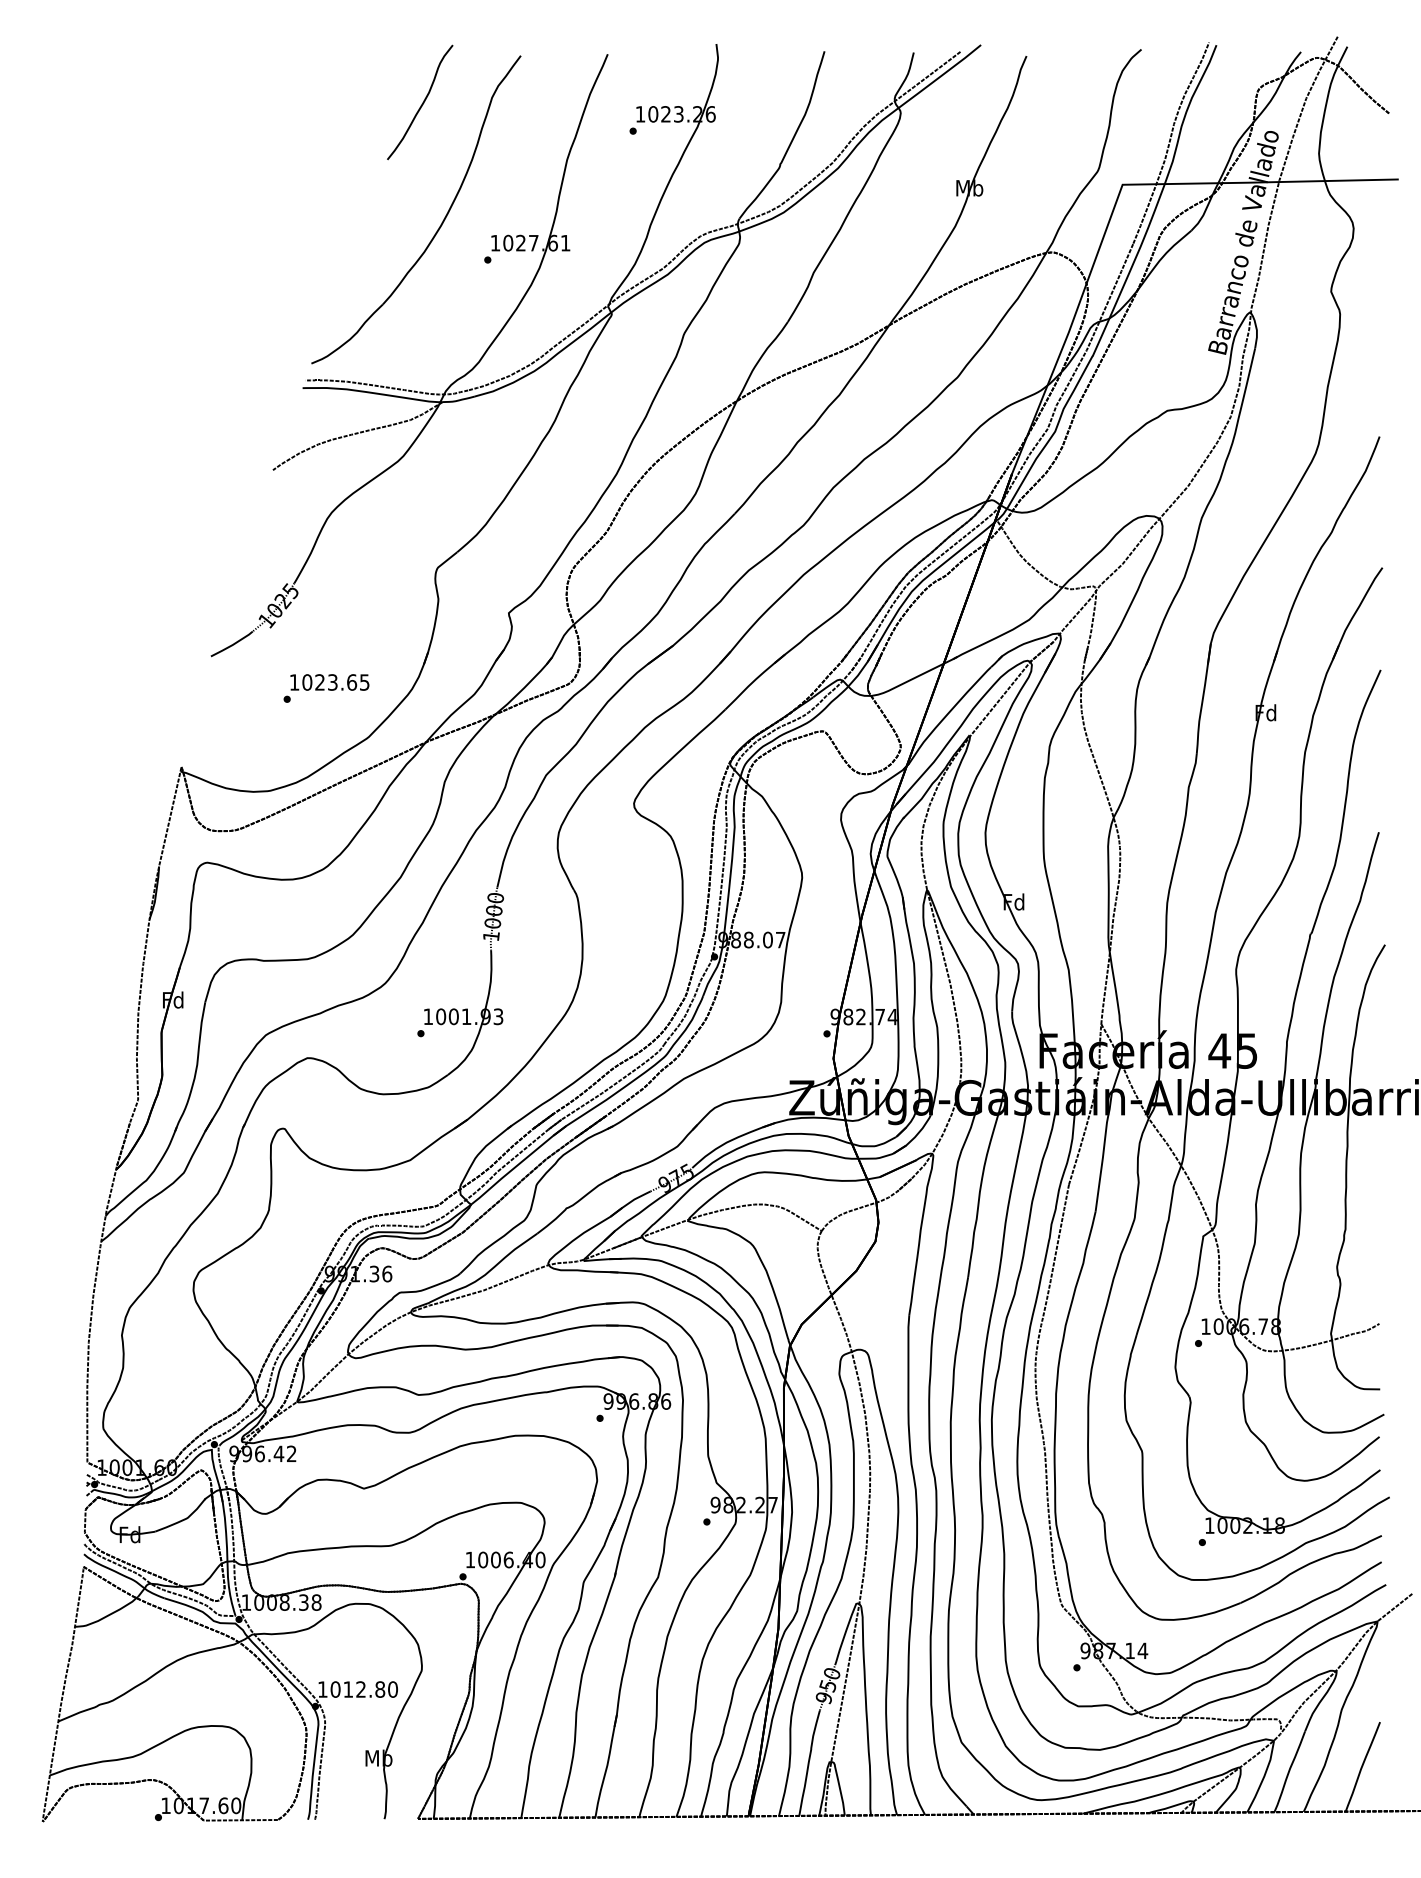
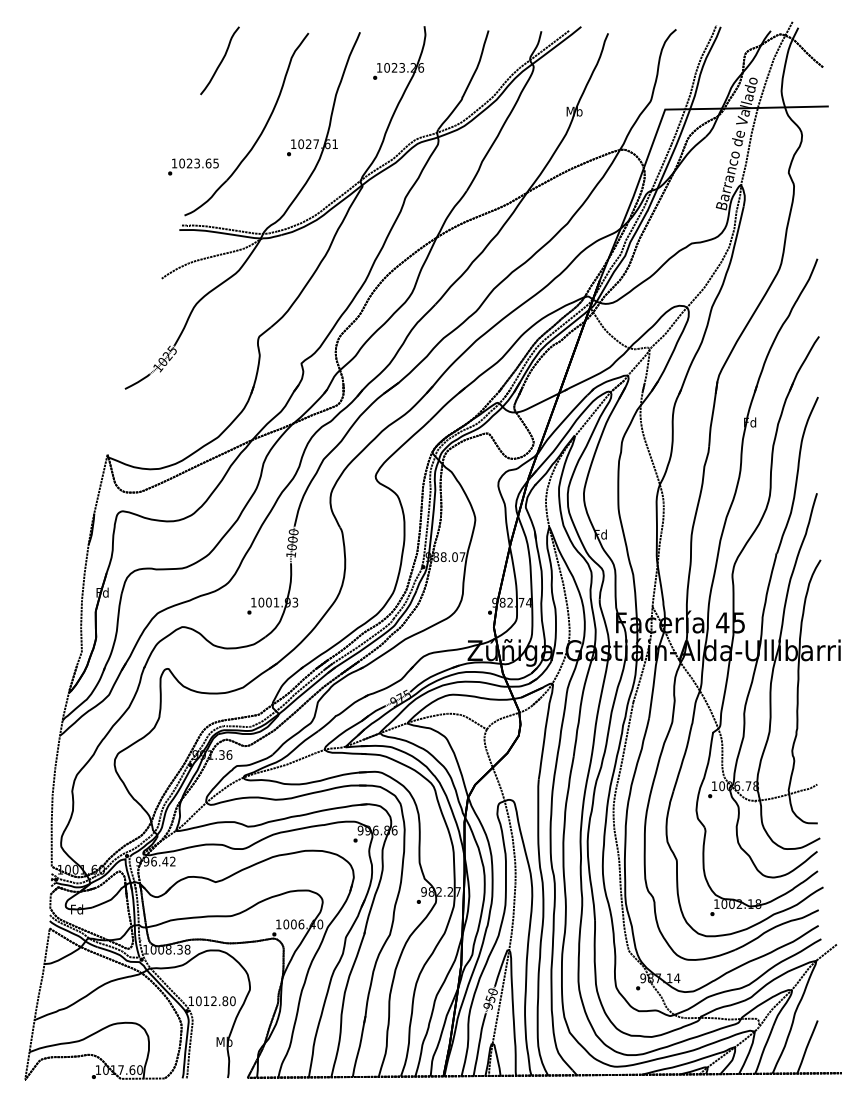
curve: (421, 103) -> (220, 61), moved
text: (326, 687) -> (193, 166), moved

